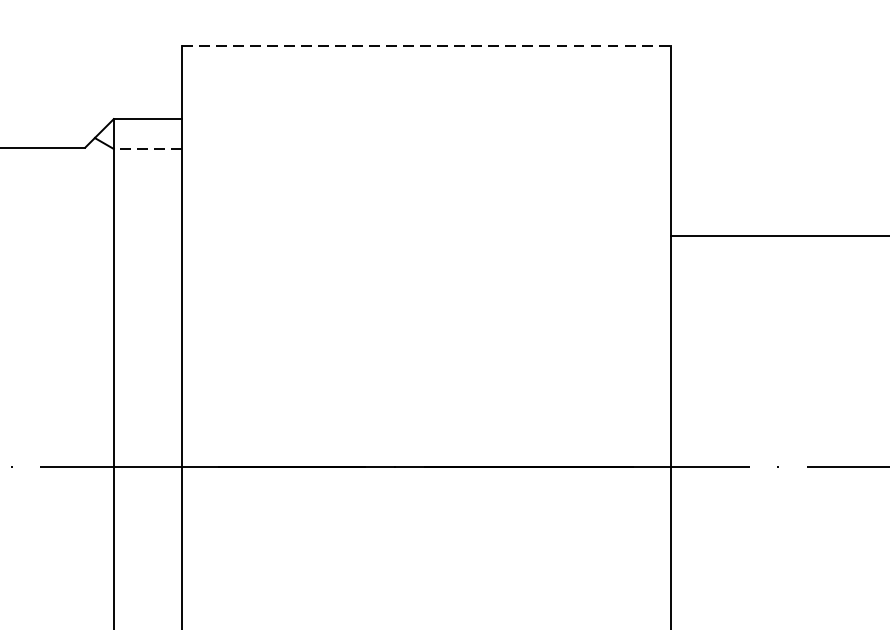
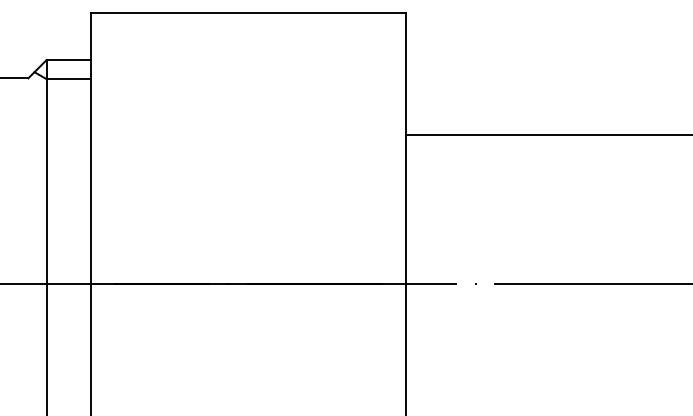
line: (426, 45) -> (248, 12), dashed -> solid
line: (147, 149) -> (68, 79), dashed -> solid

